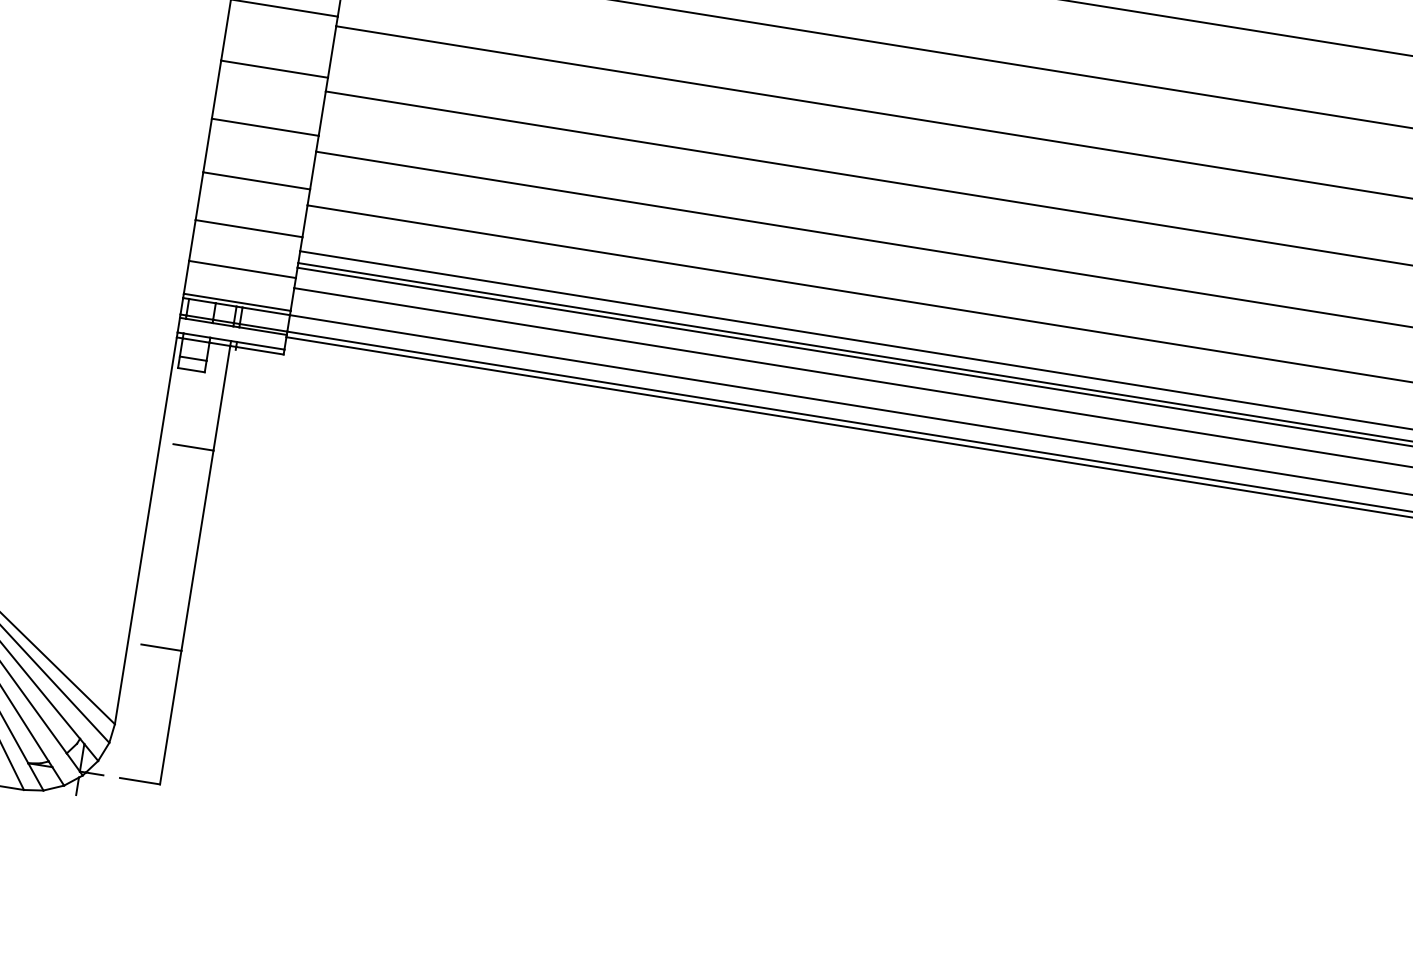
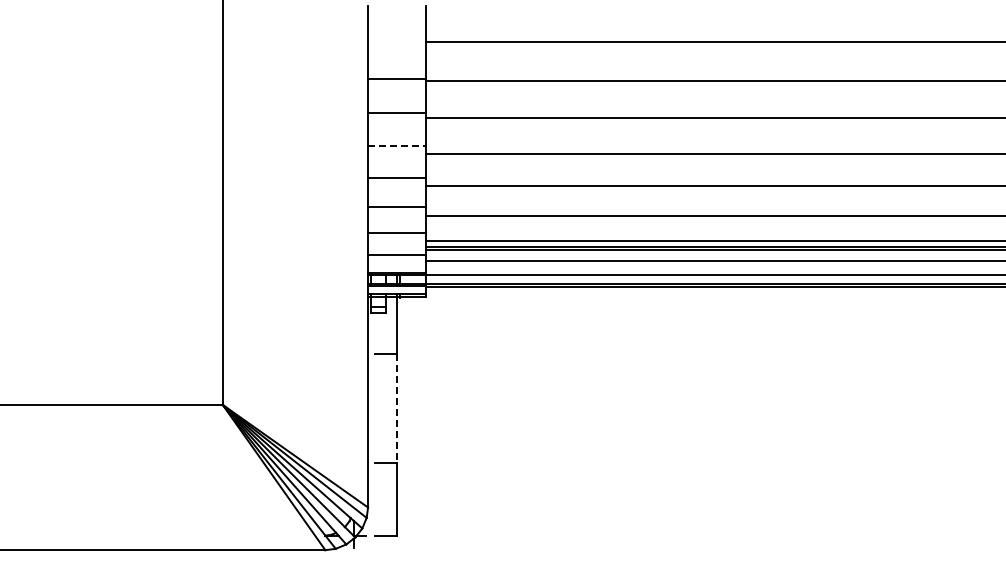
line: (275, 70) -> (397, 146), solid -> dashed
line: (198, 551) -> (397, 408), solid -> dashed

